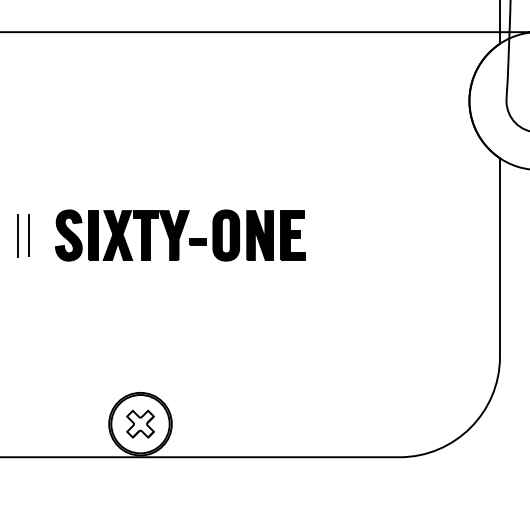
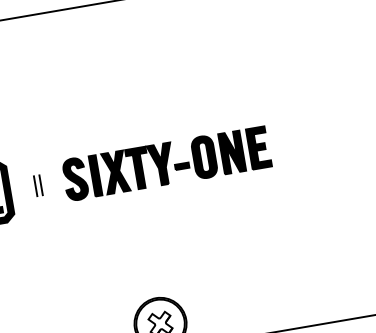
part: (23, 235) -> (38, 185), size x0.6

